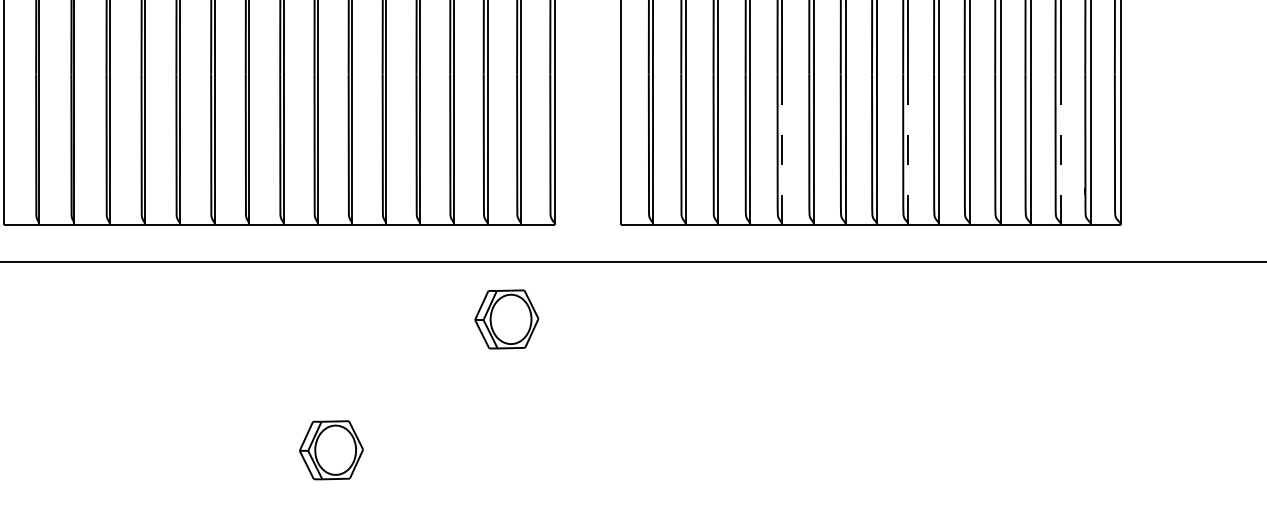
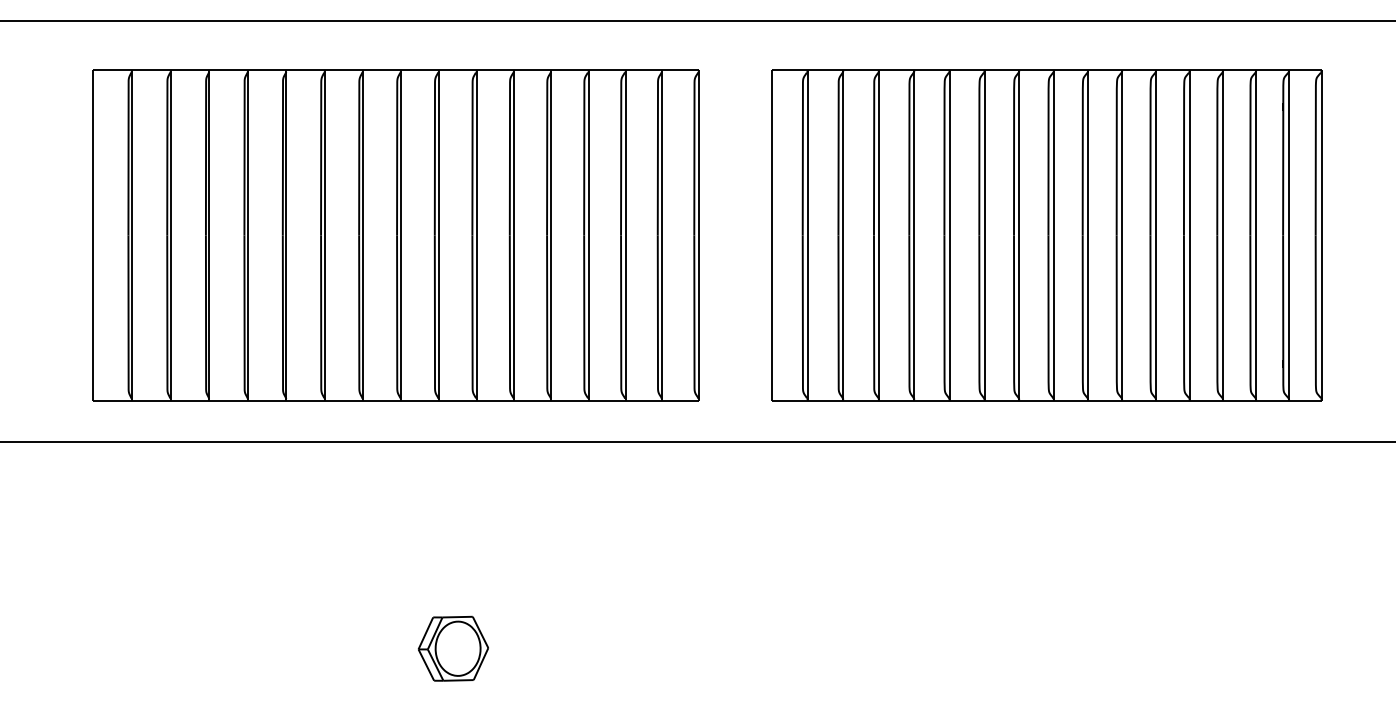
line: (782, 149) -> (949, 317), dashed -> solid
line: (908, 149) -> (1088, 317), dashed -> solid
line: (1061, 149) -> (1256, 317), dashed -> solid
part: (506, 319) -> (646, 504), removed

